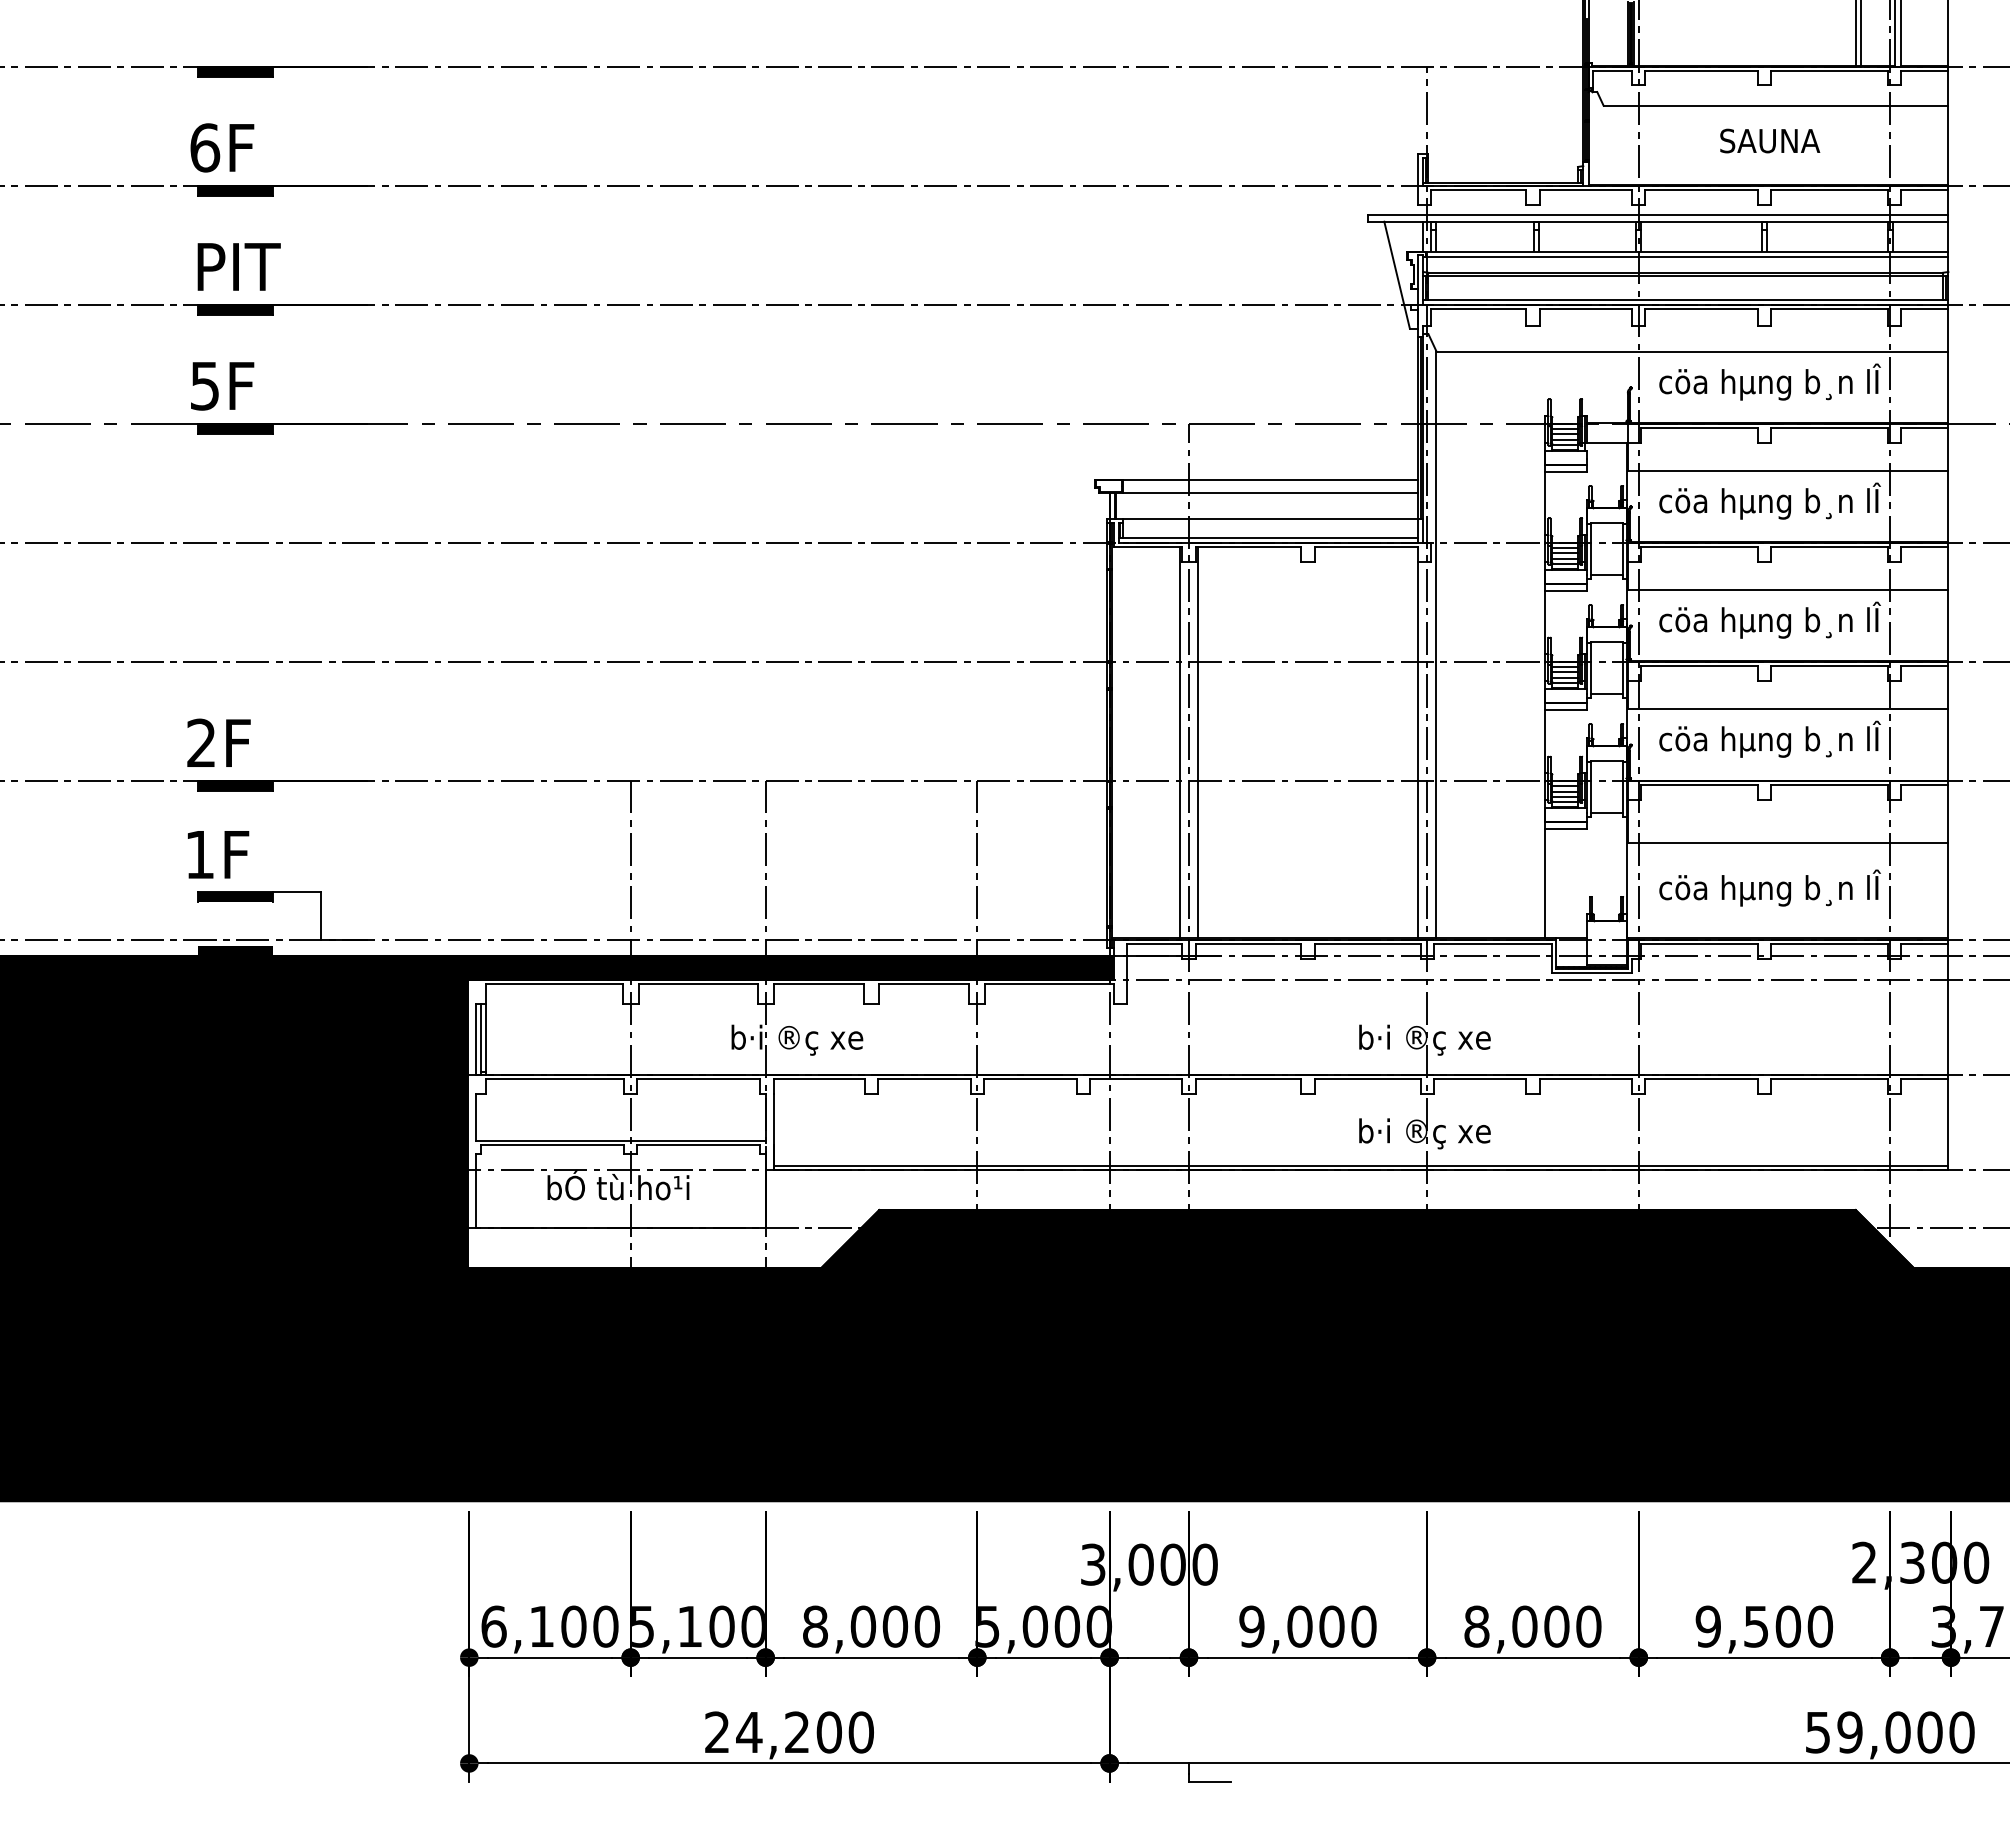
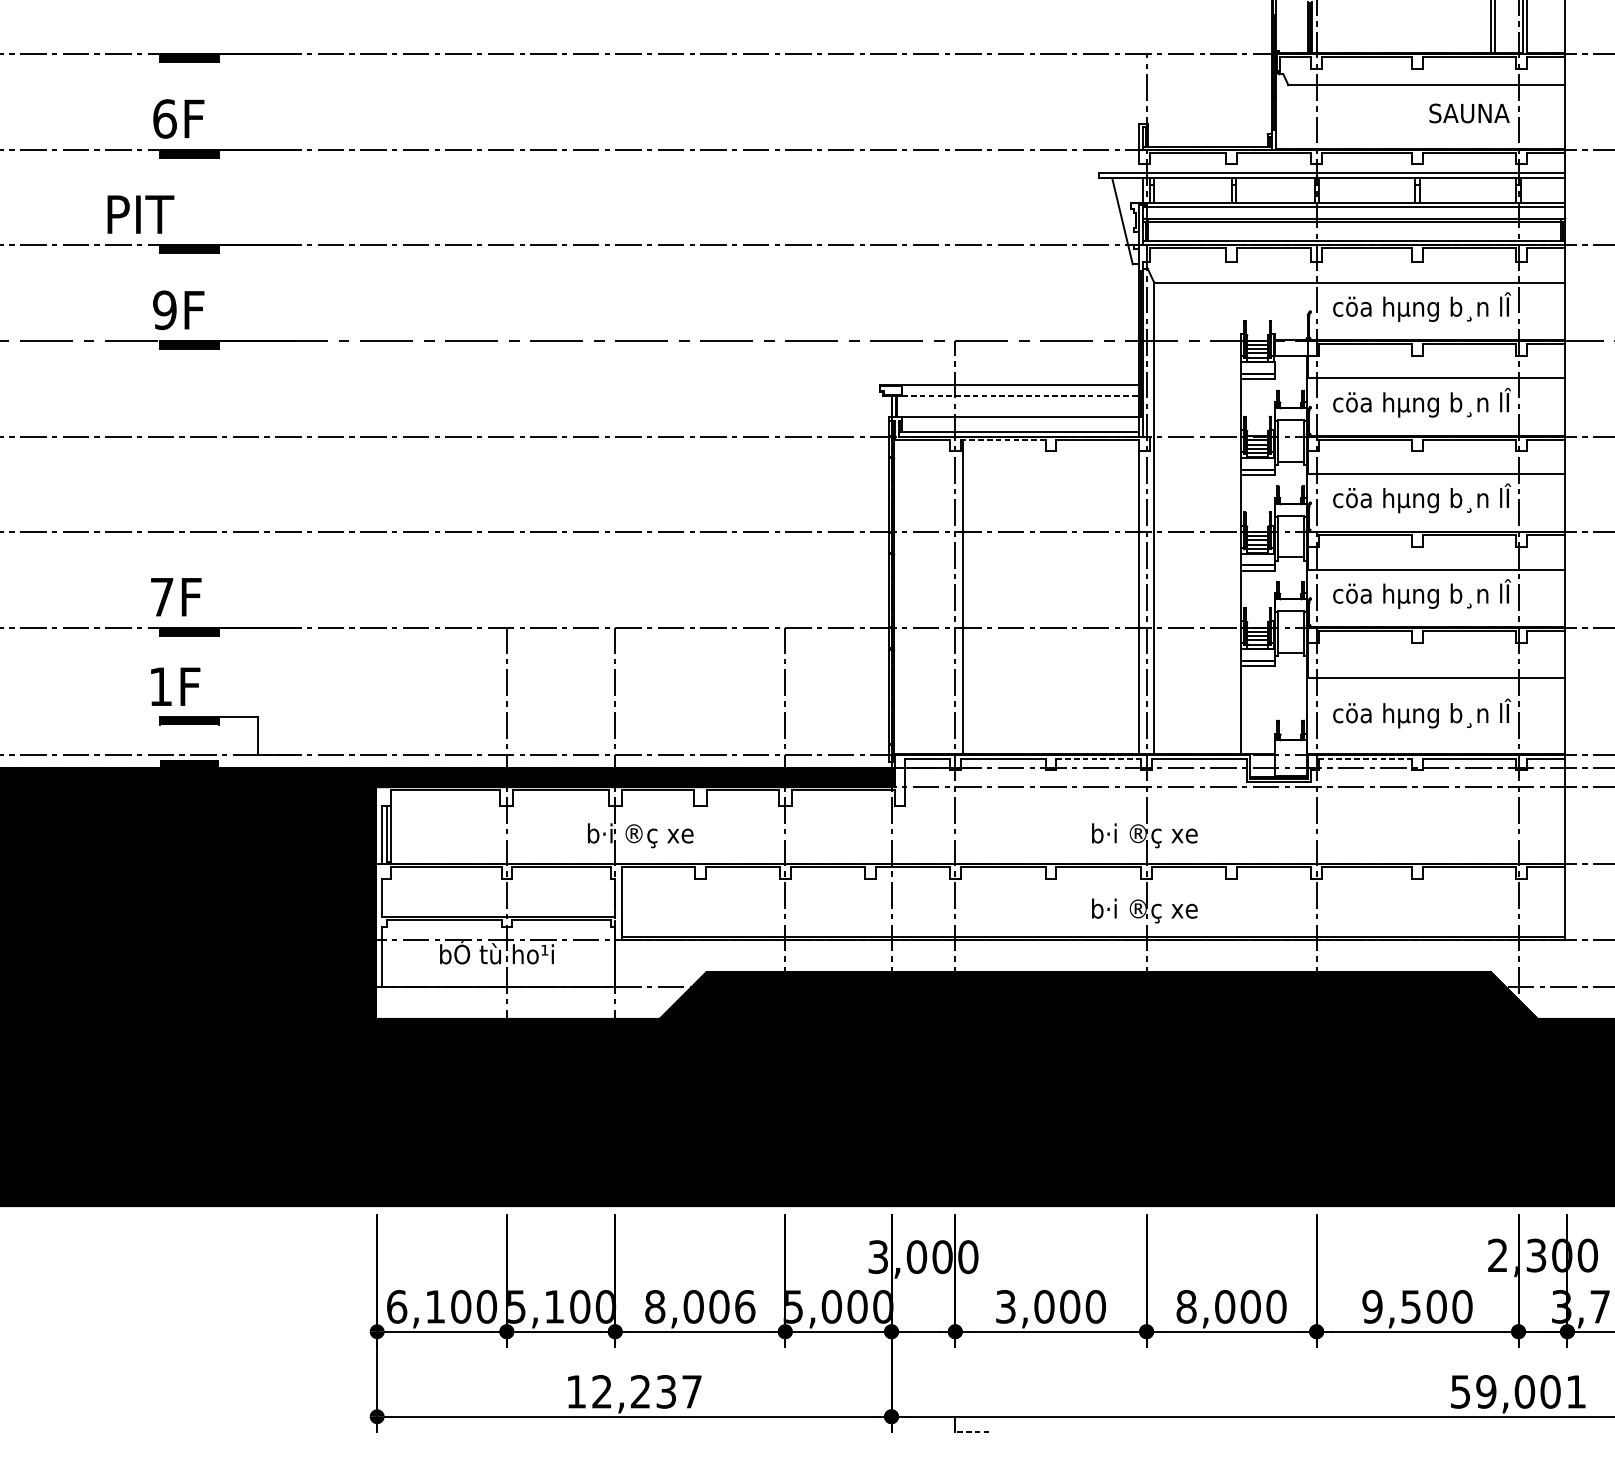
text: (1770, 140) -> (1469, 113), moved
text: (238, 266) -> (140, 214), moved
text: (204, 385) -> (164, 309), 5F -> 9F
line: (1270, 492) -> (1020, 395), solid -> dashed
line: (1248, 547) -> (1003, 439), solid -> dashed
text: (201, 742) -> (162, 596), 2F -> 7F
line: (1179, 742) -> (947, 596), removed
line: (1367, 944) -> (1098, 758), solid -> dashed
line: (1700, 944) -> (1366, 758), solid -> dashed
text: (927, 1626) -> (745, 1306), 8,000 -> 8,006
text: (1251, 1626) -> (1005, 1306), 9,000 -> 3,000
text: (789, 1732) -> (634, 1391), 24,200 -> 12,237
text: (1961, 1732) -> (1575, 1391), 59,000 -> 59,001
line: (1209, 1781) -> (971, 1431), solid -> dashed

